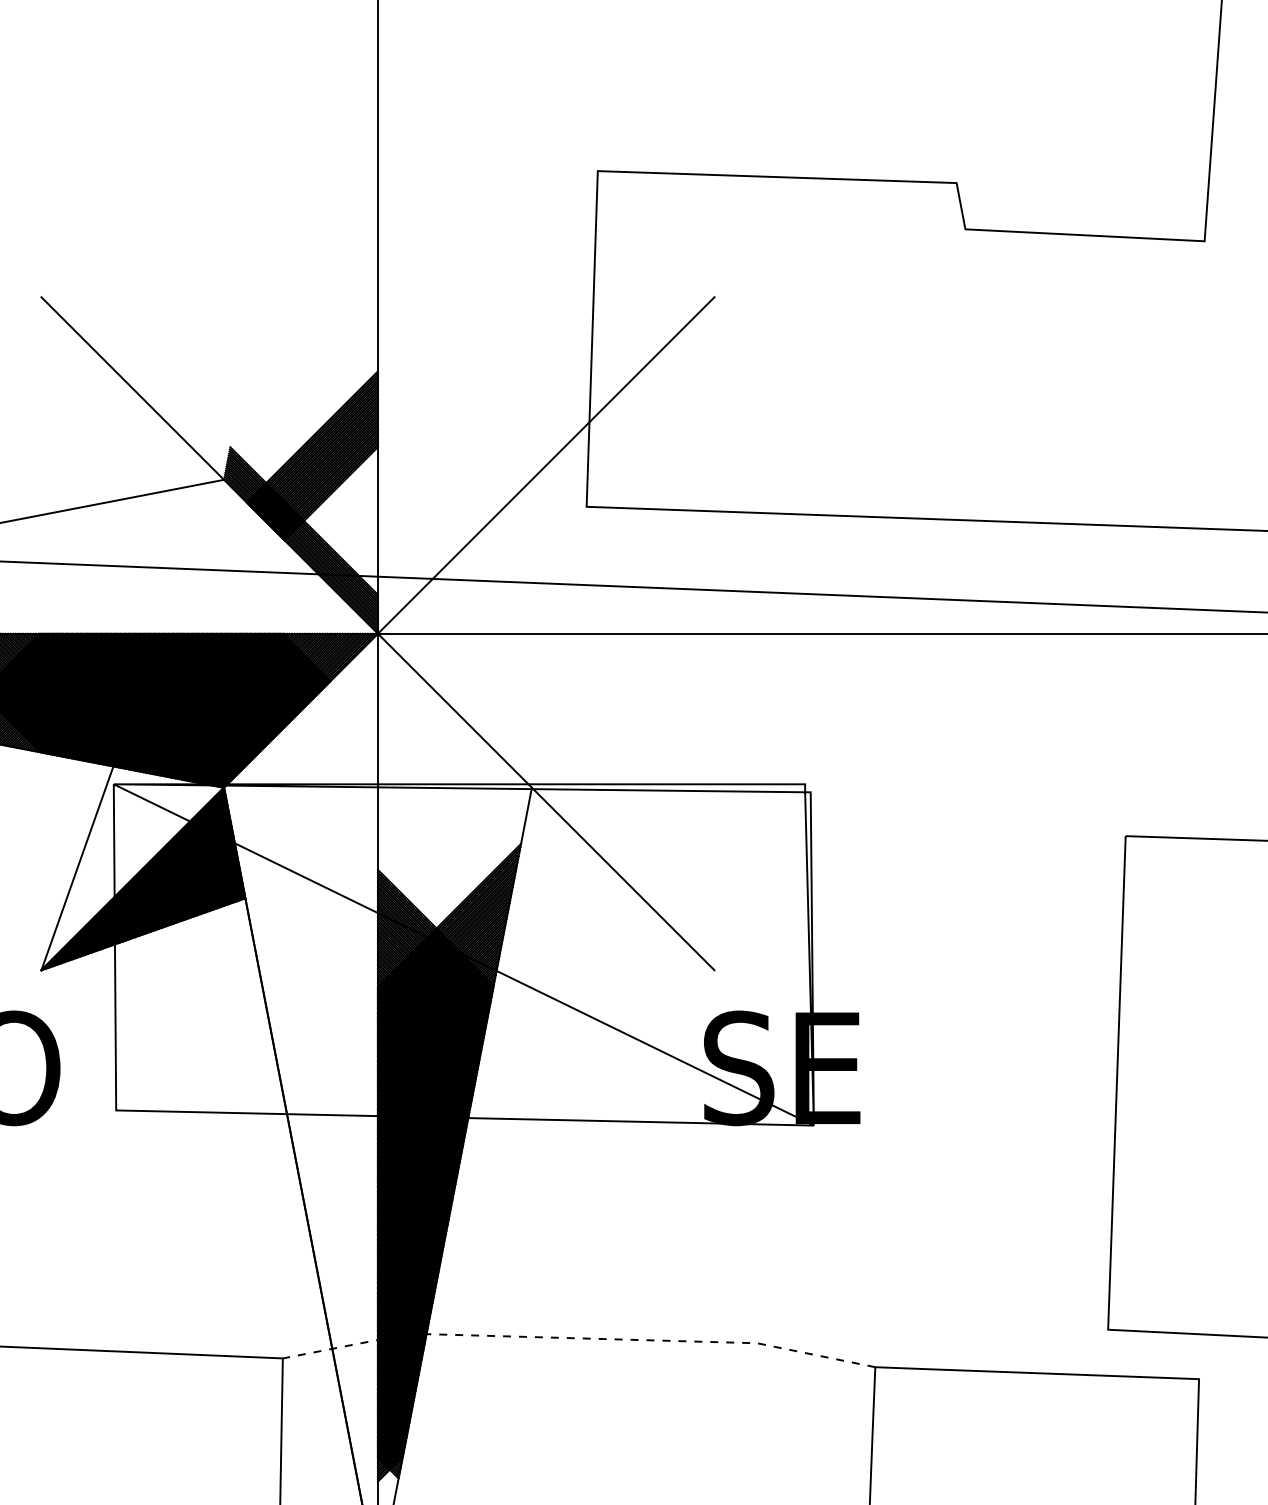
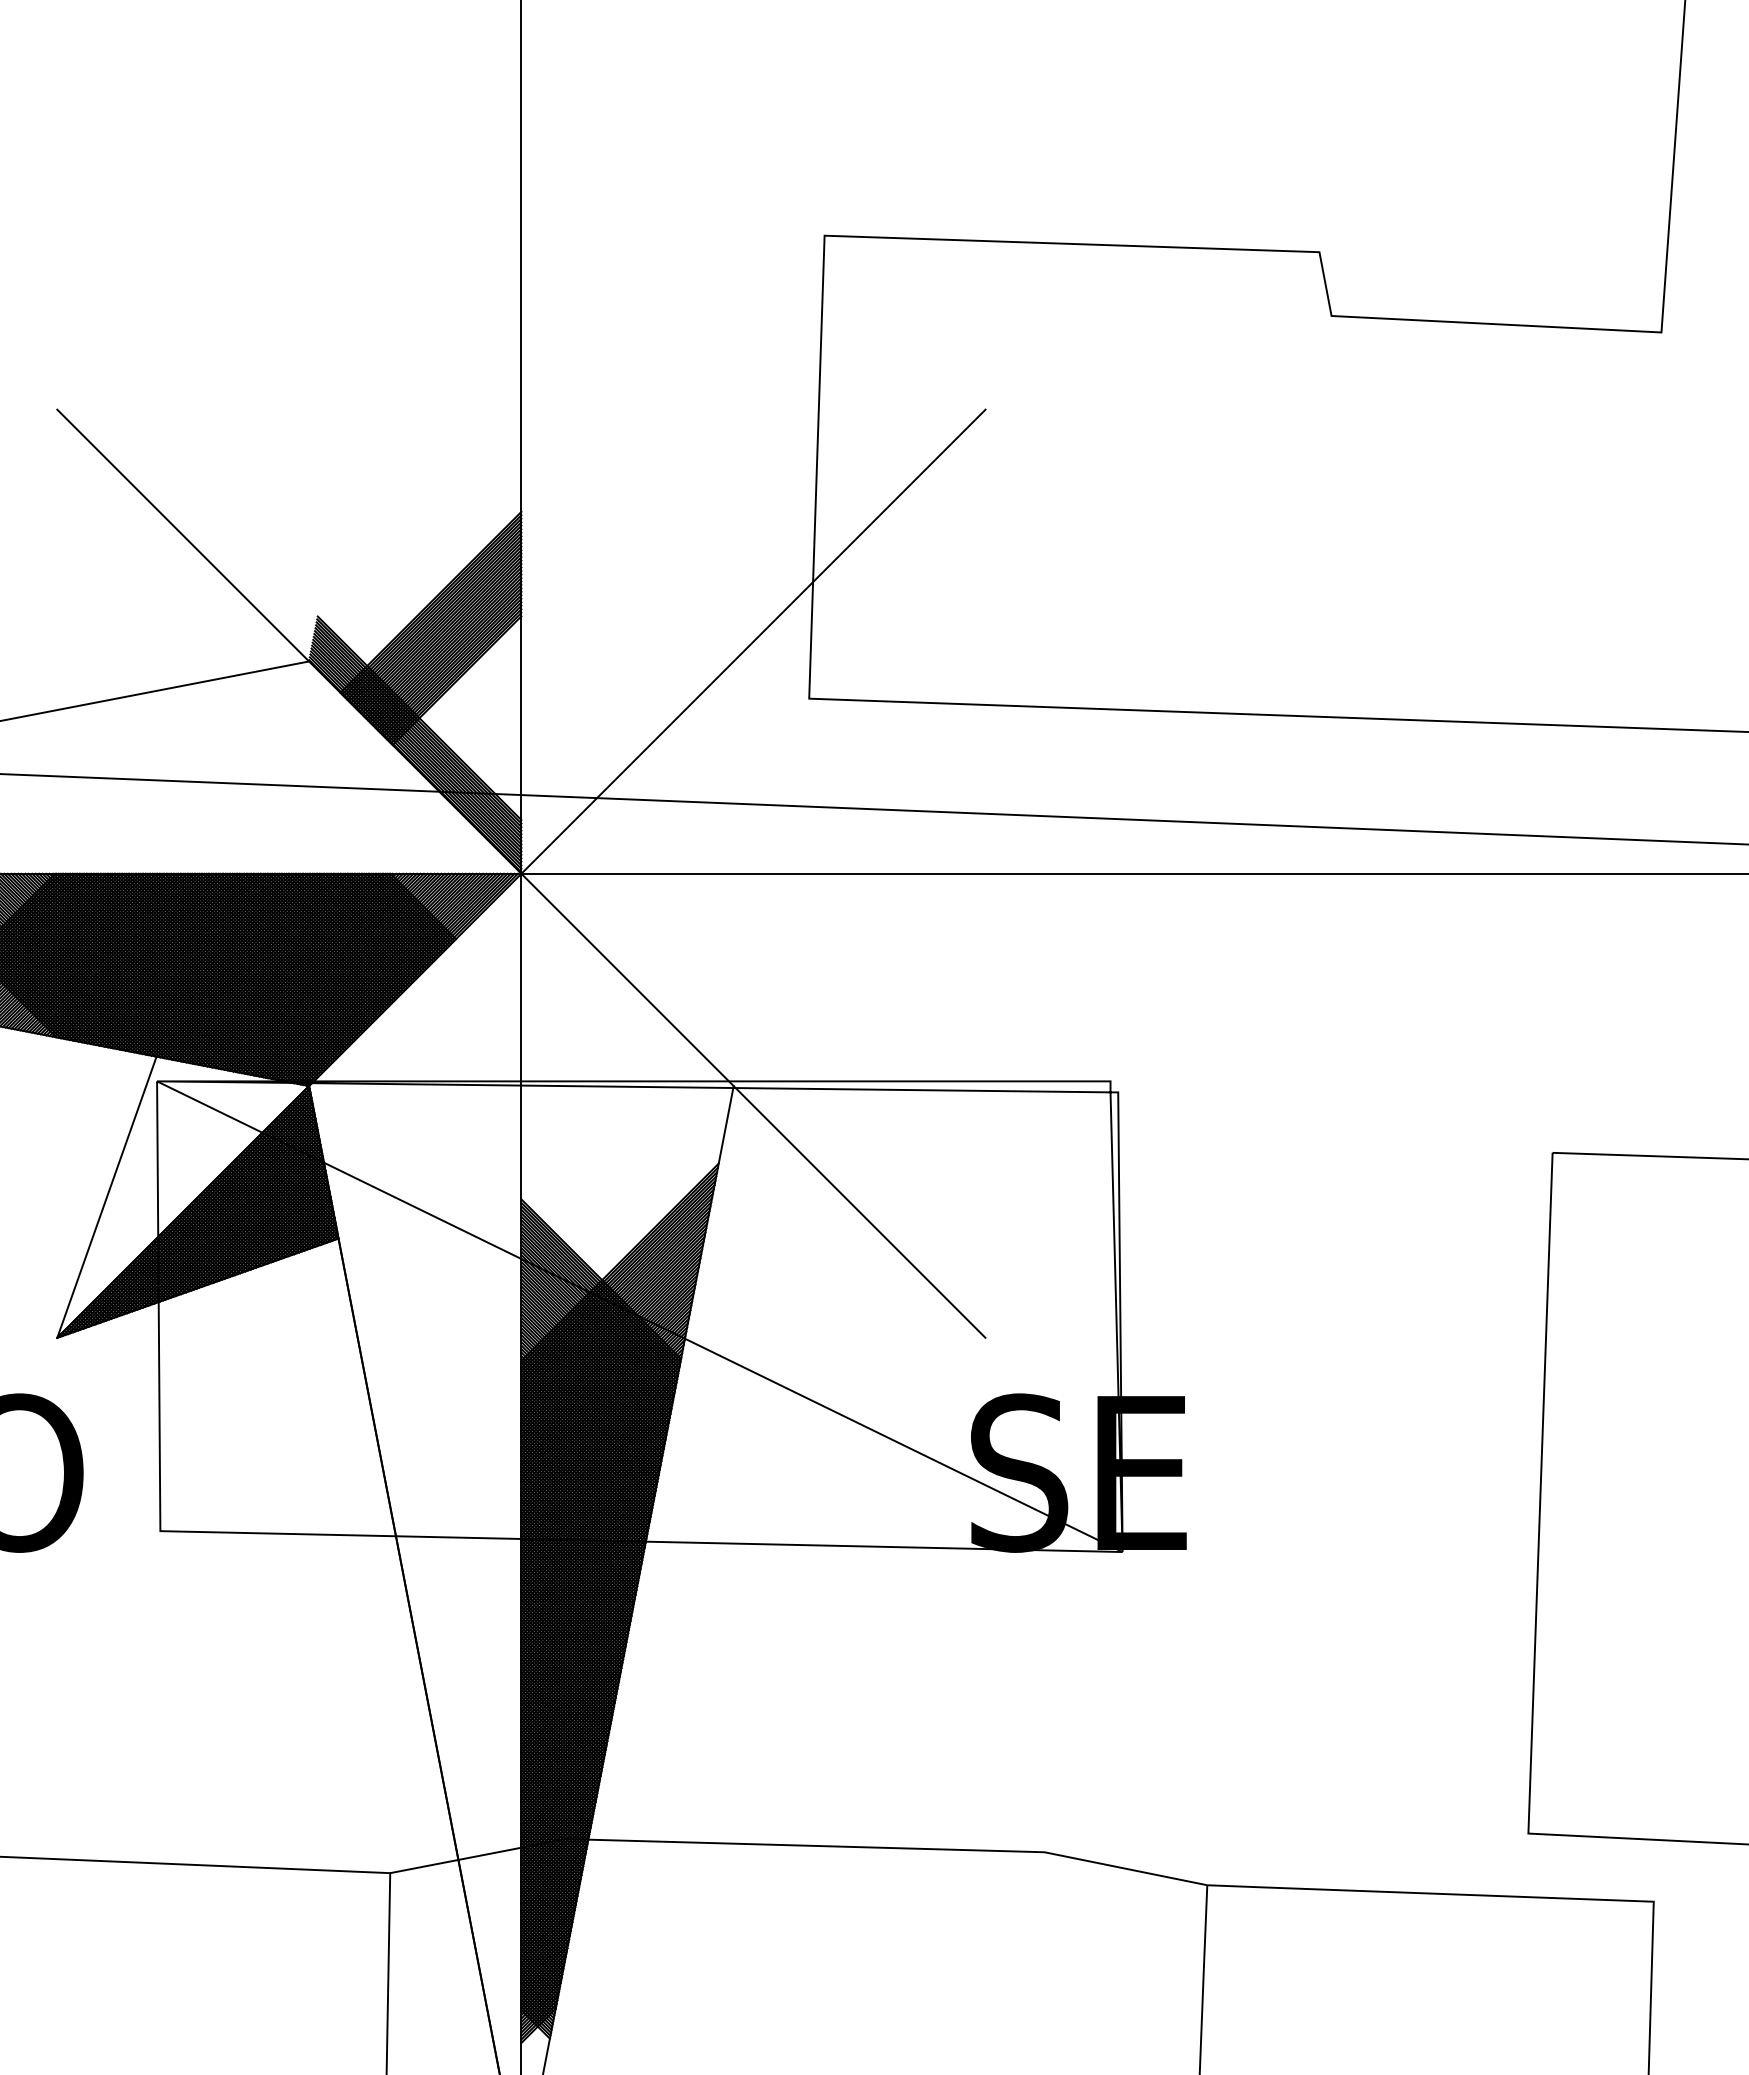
line: (578, 1338) -> (798, 1845), dashed -> solid

